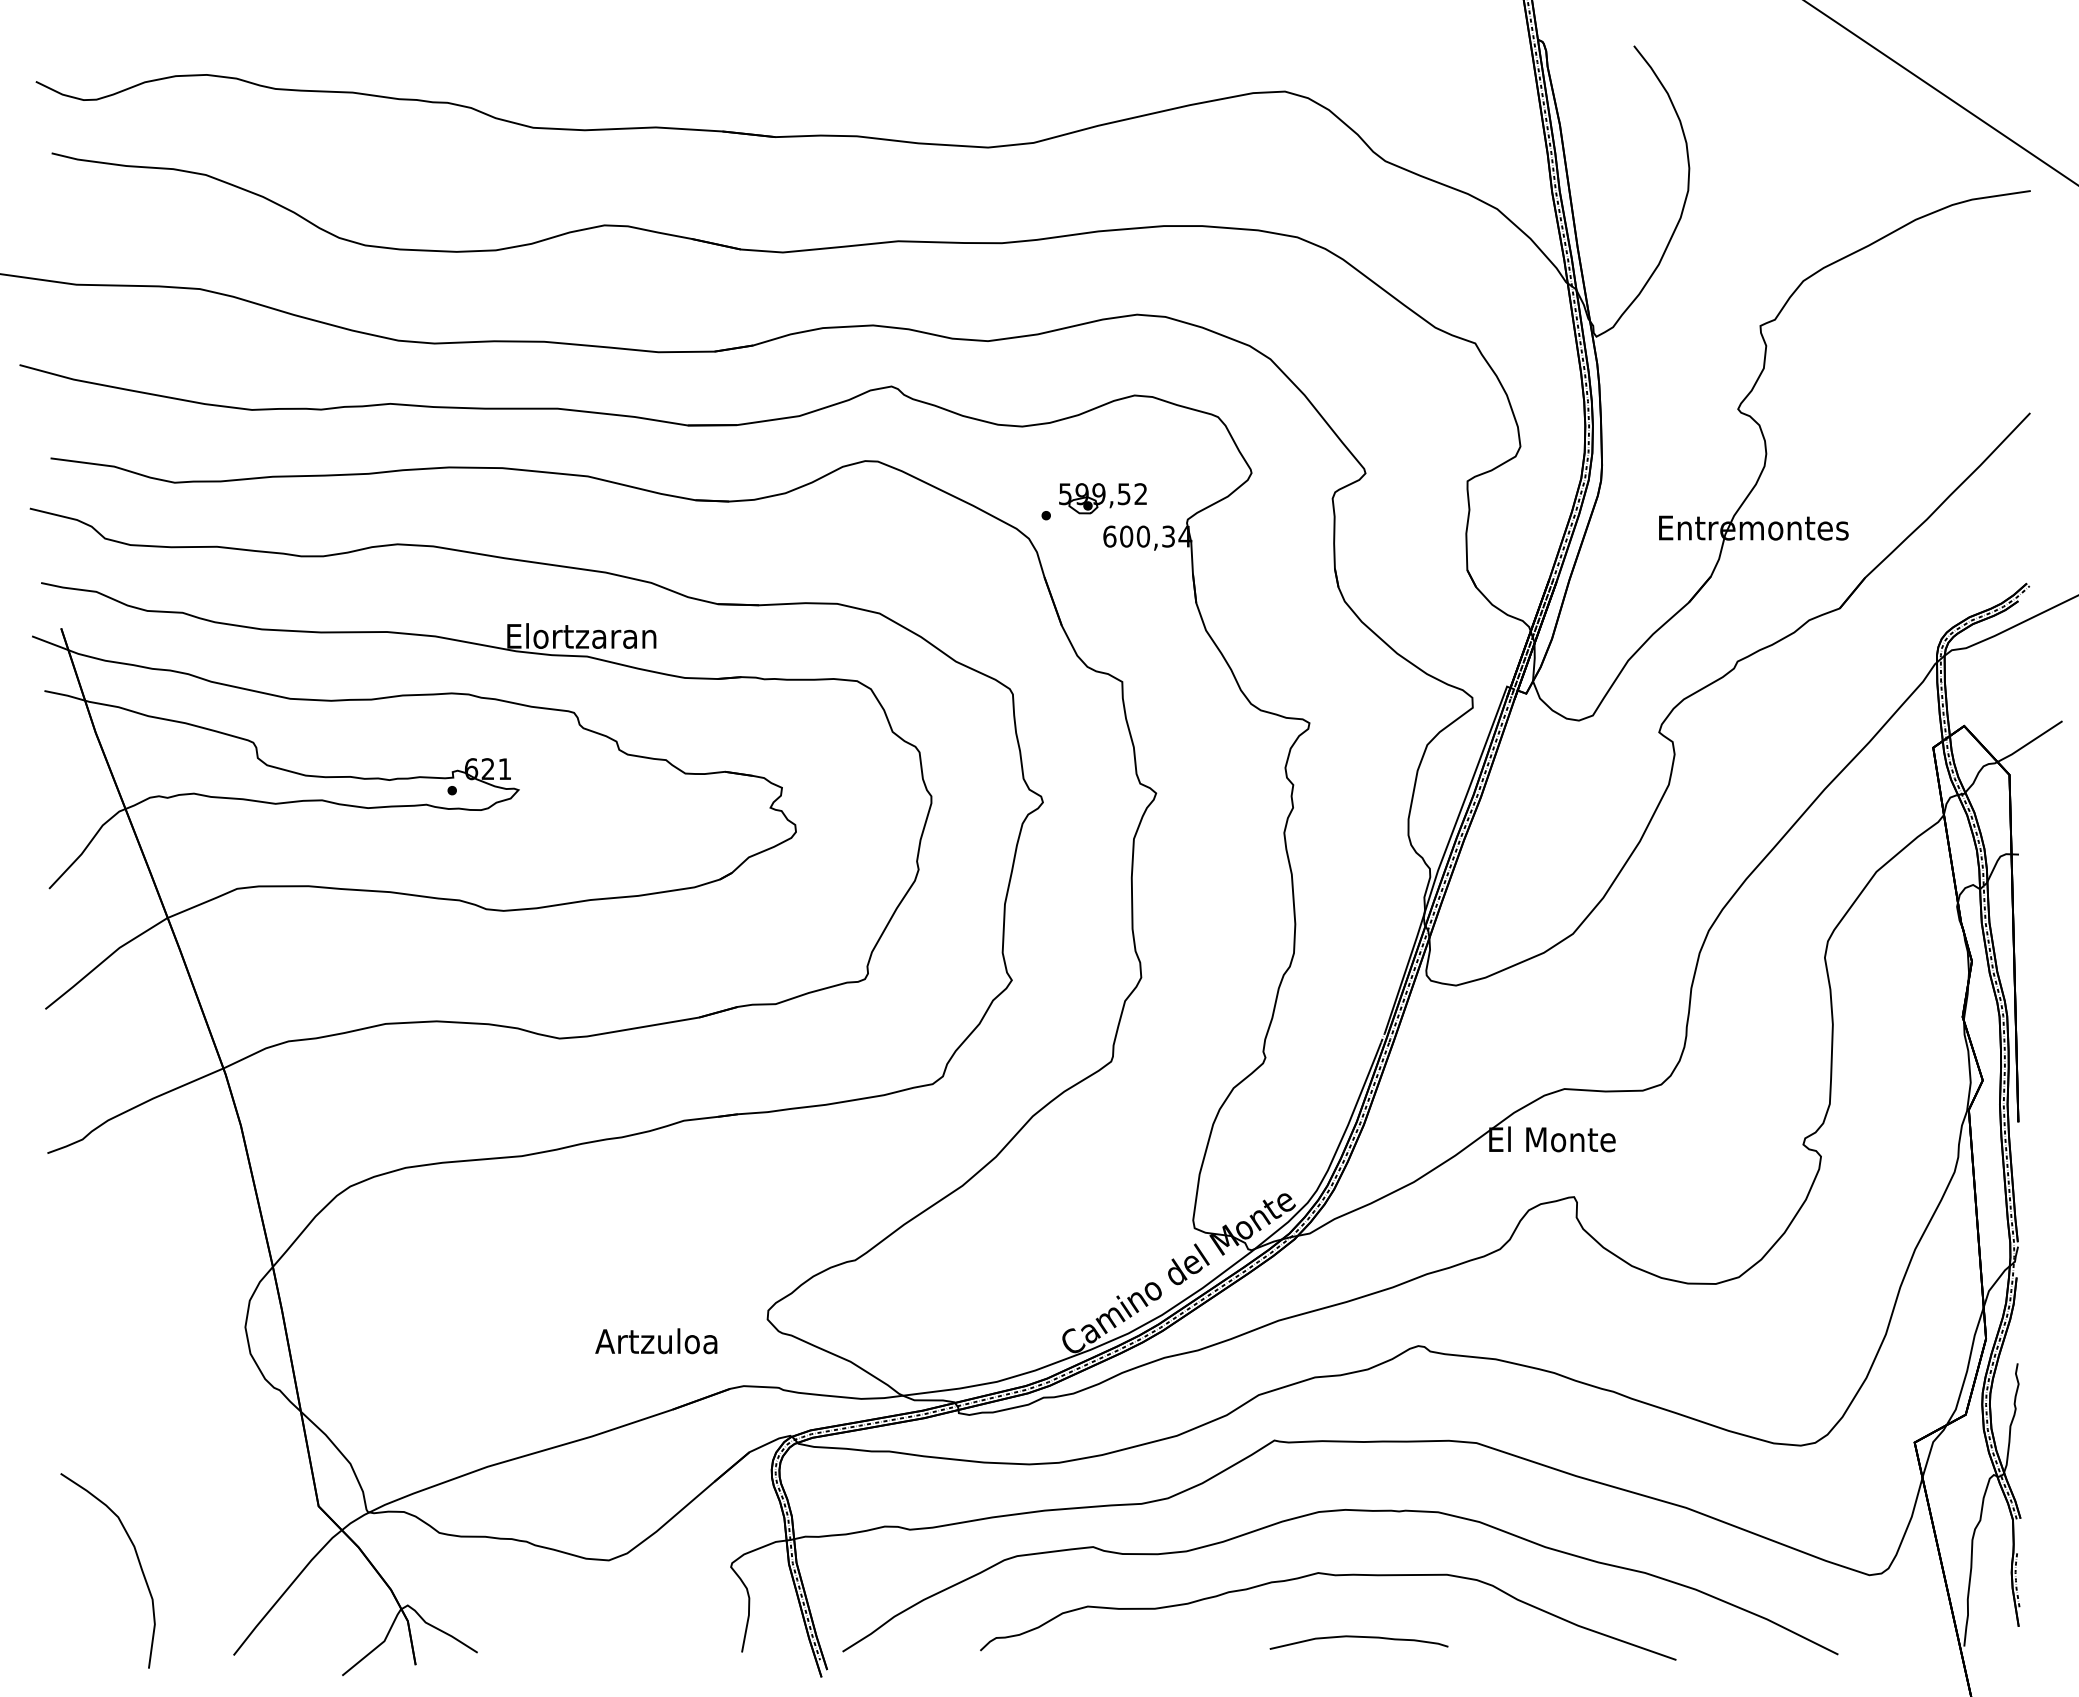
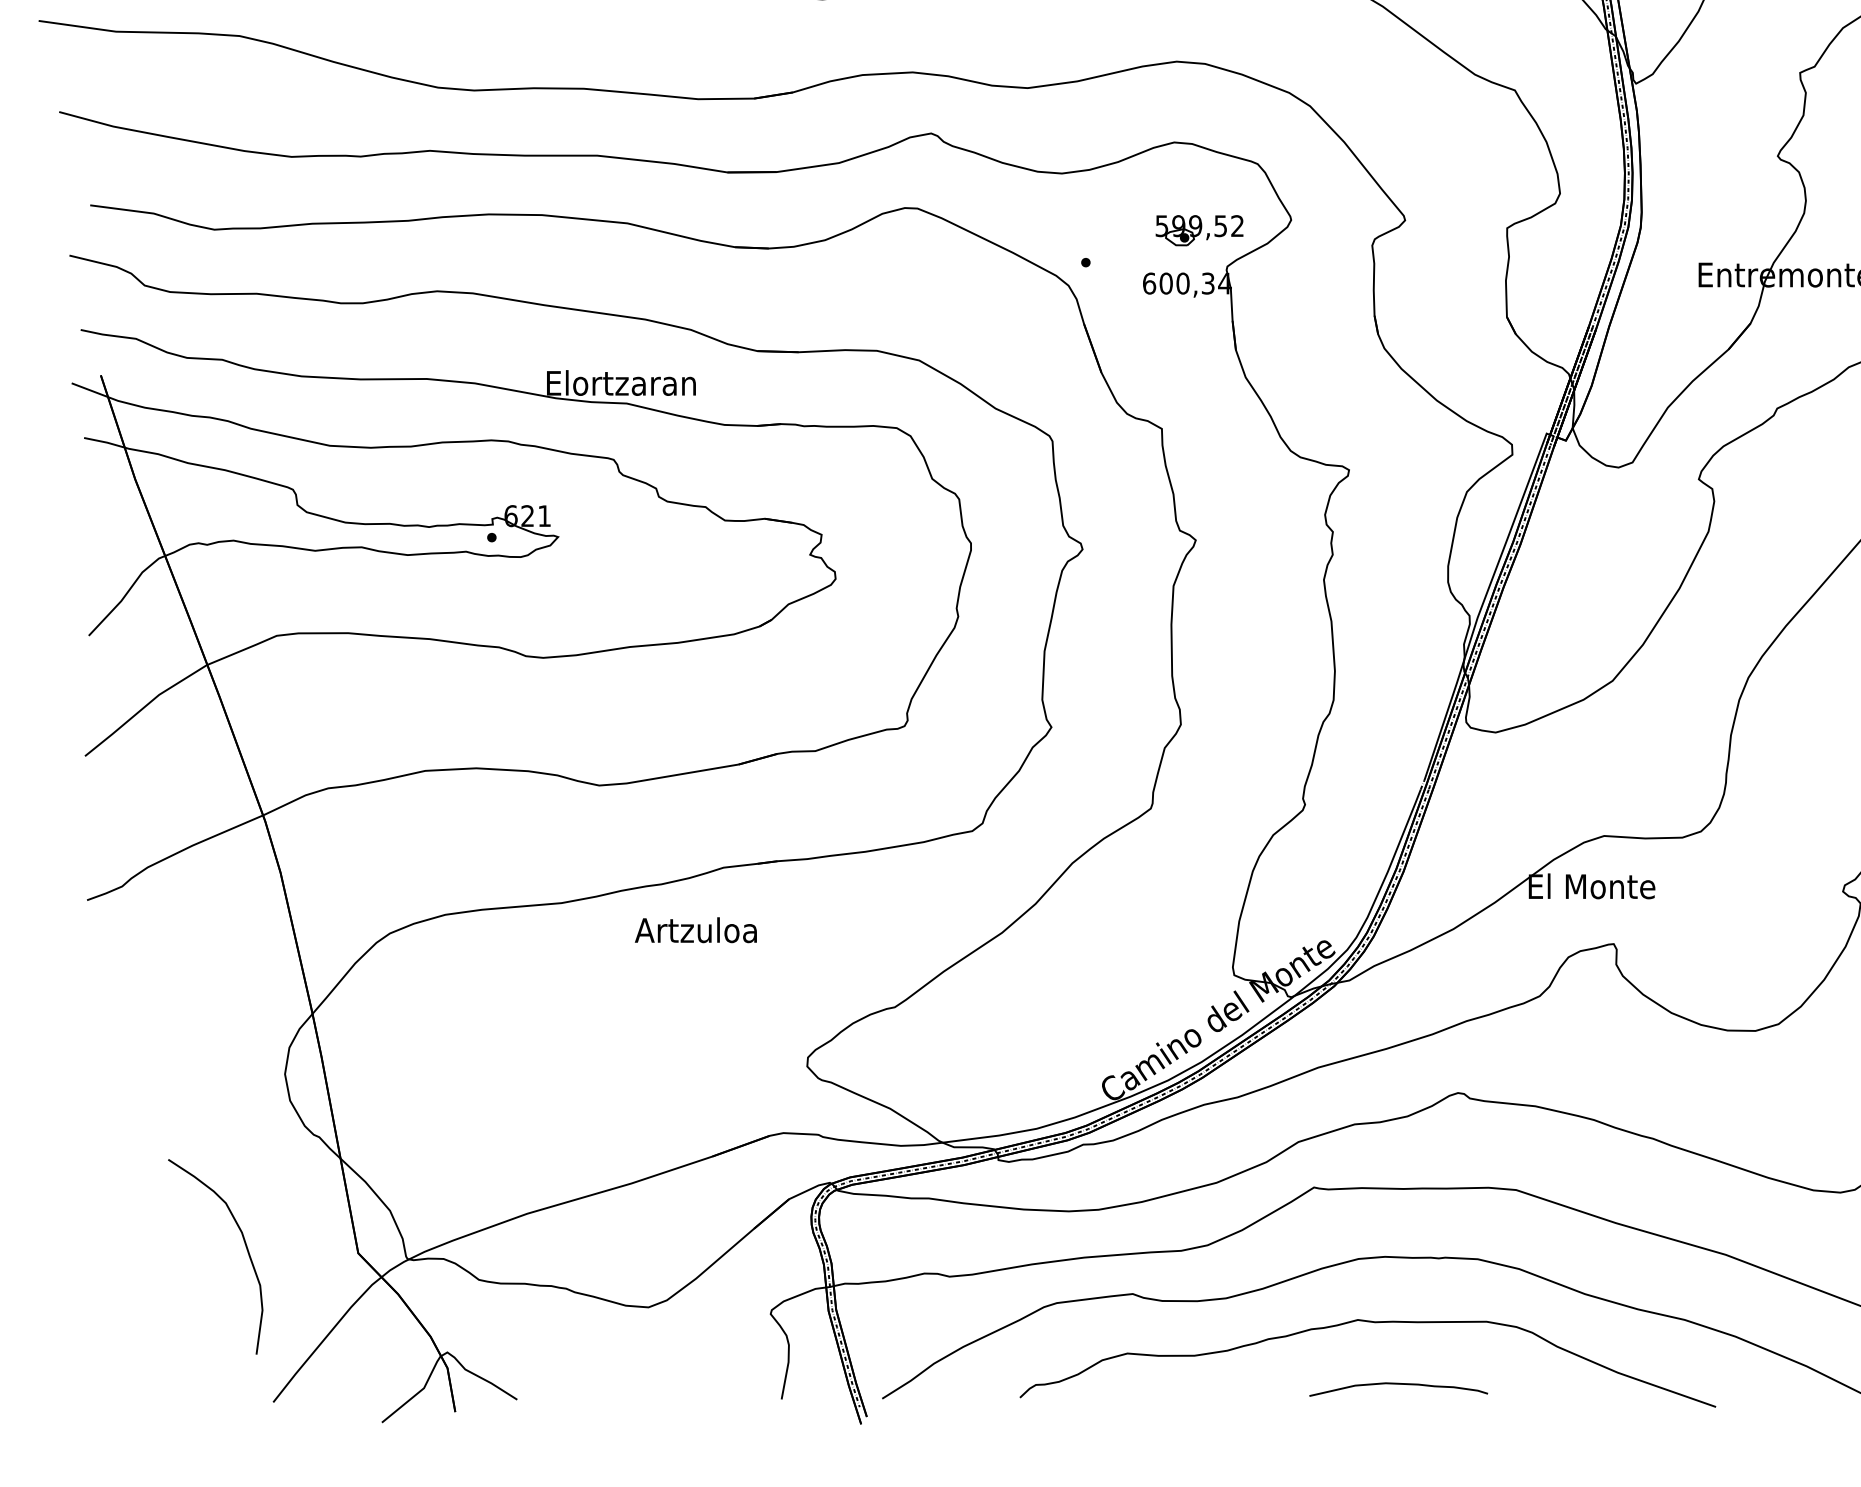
part: (1102, 498) -> (1199, 230), moved
text: (656, 1341) -> (696, 930), moved
curve: (137, 1559) -> (245, 1245), moved

